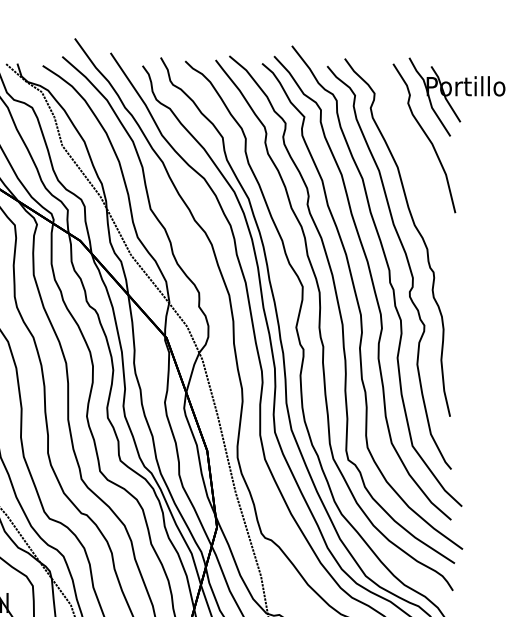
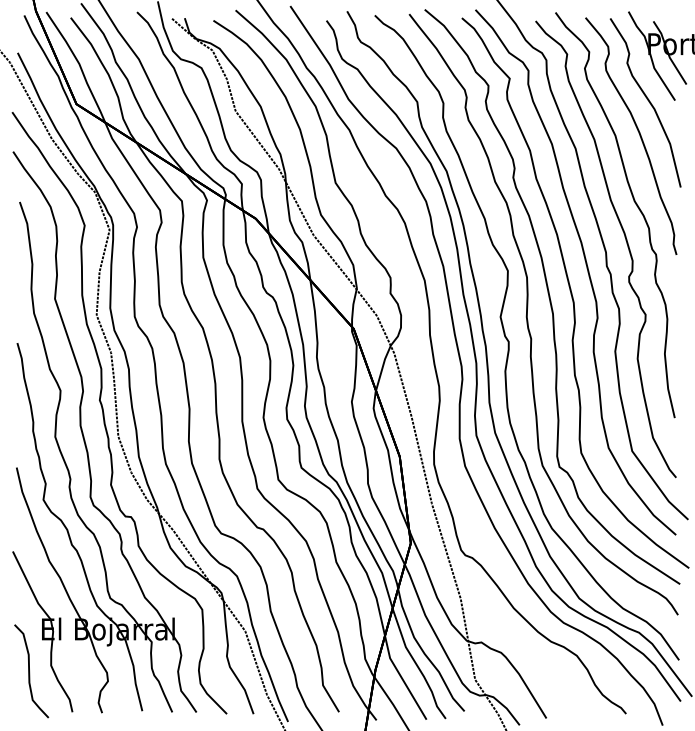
part: (417, 163) -> (637, 131), added

